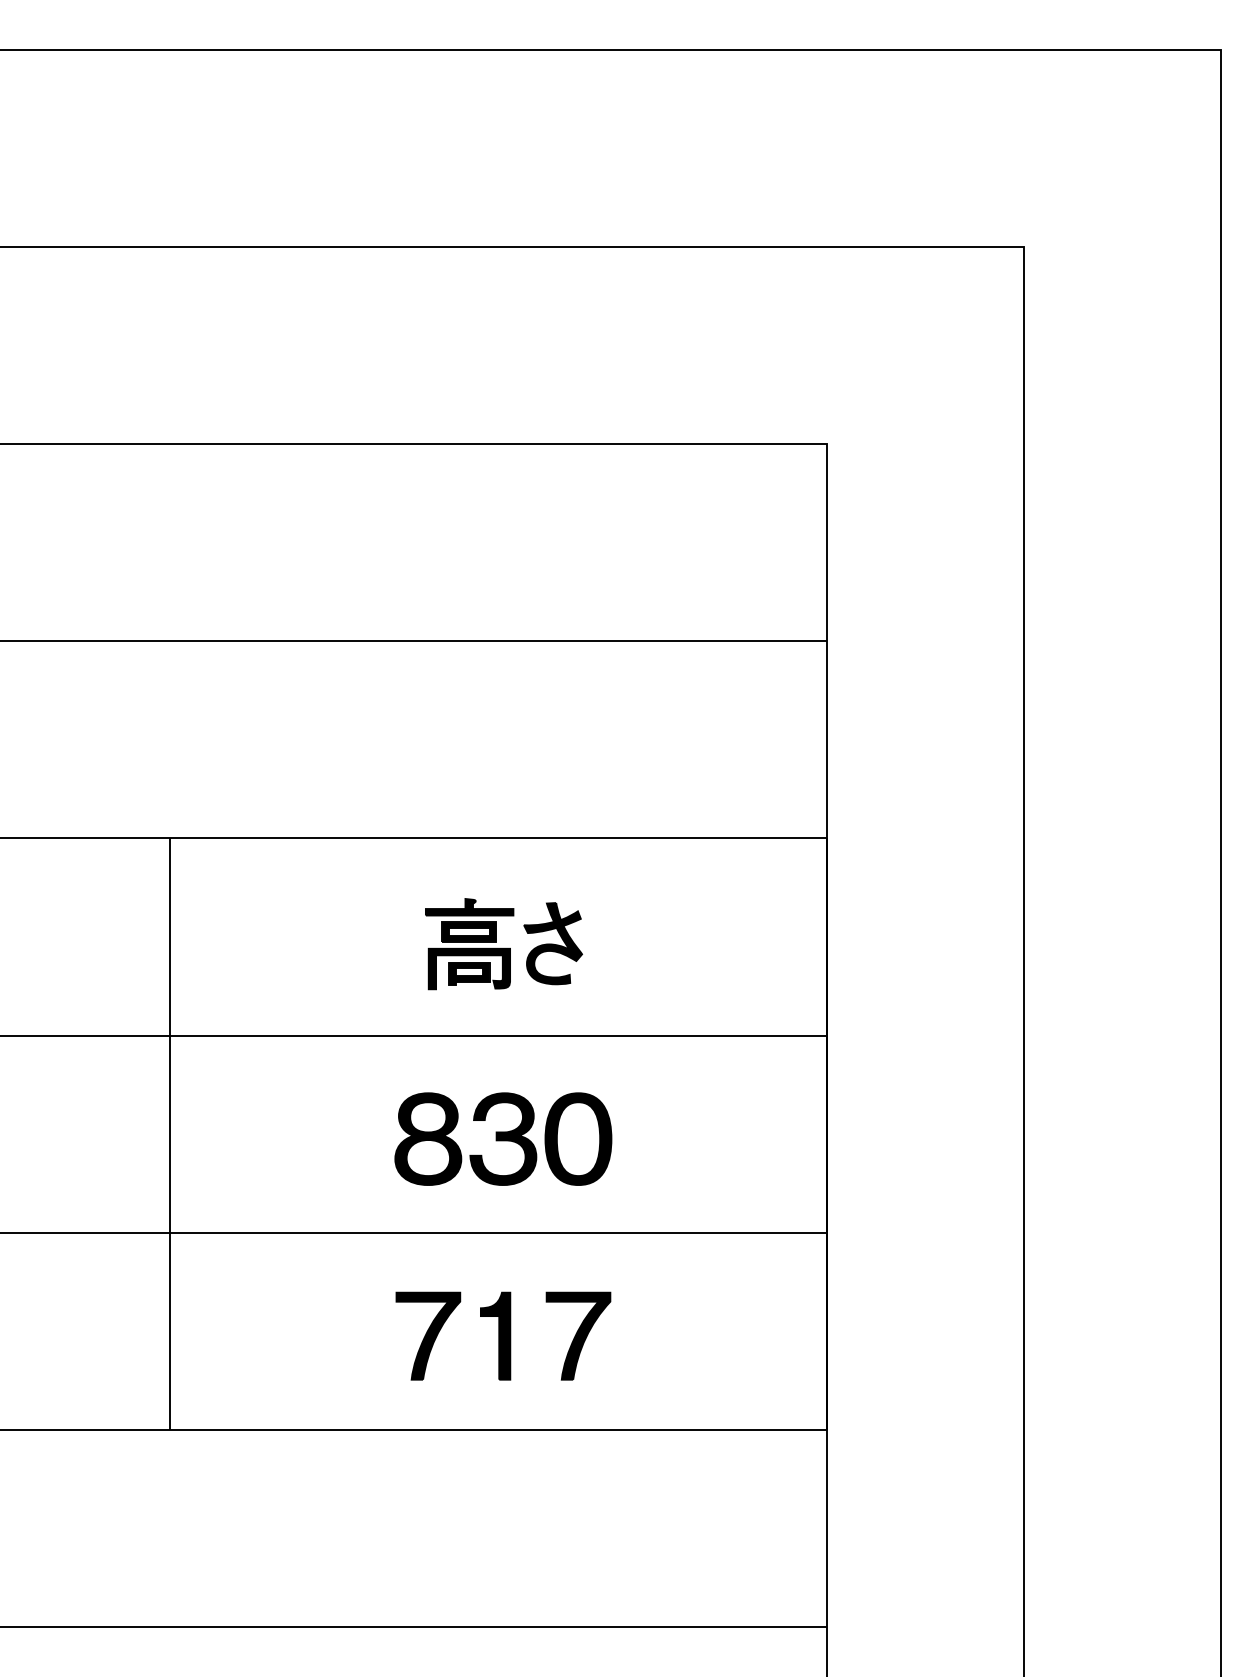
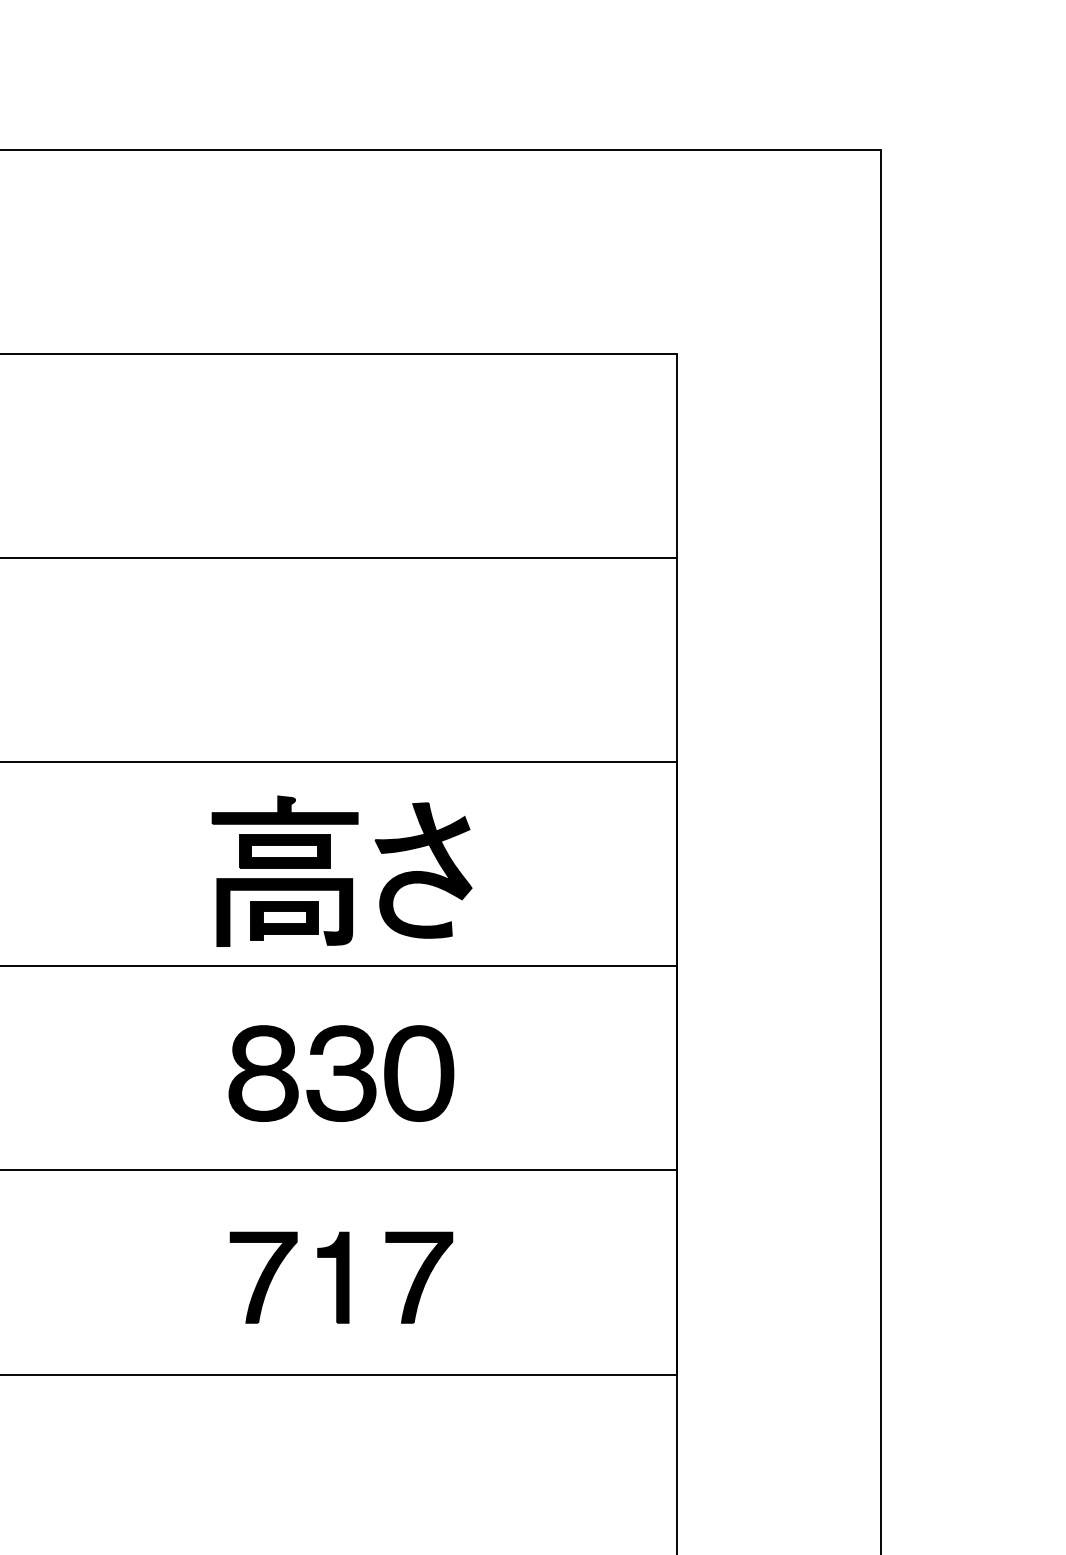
part: (503, 944) -> (341, 871), size x1.6

